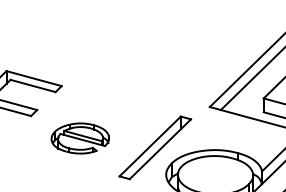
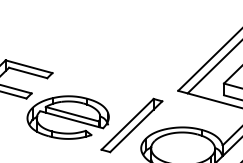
part: (80, 138) -> (68, 117), size x1.67

